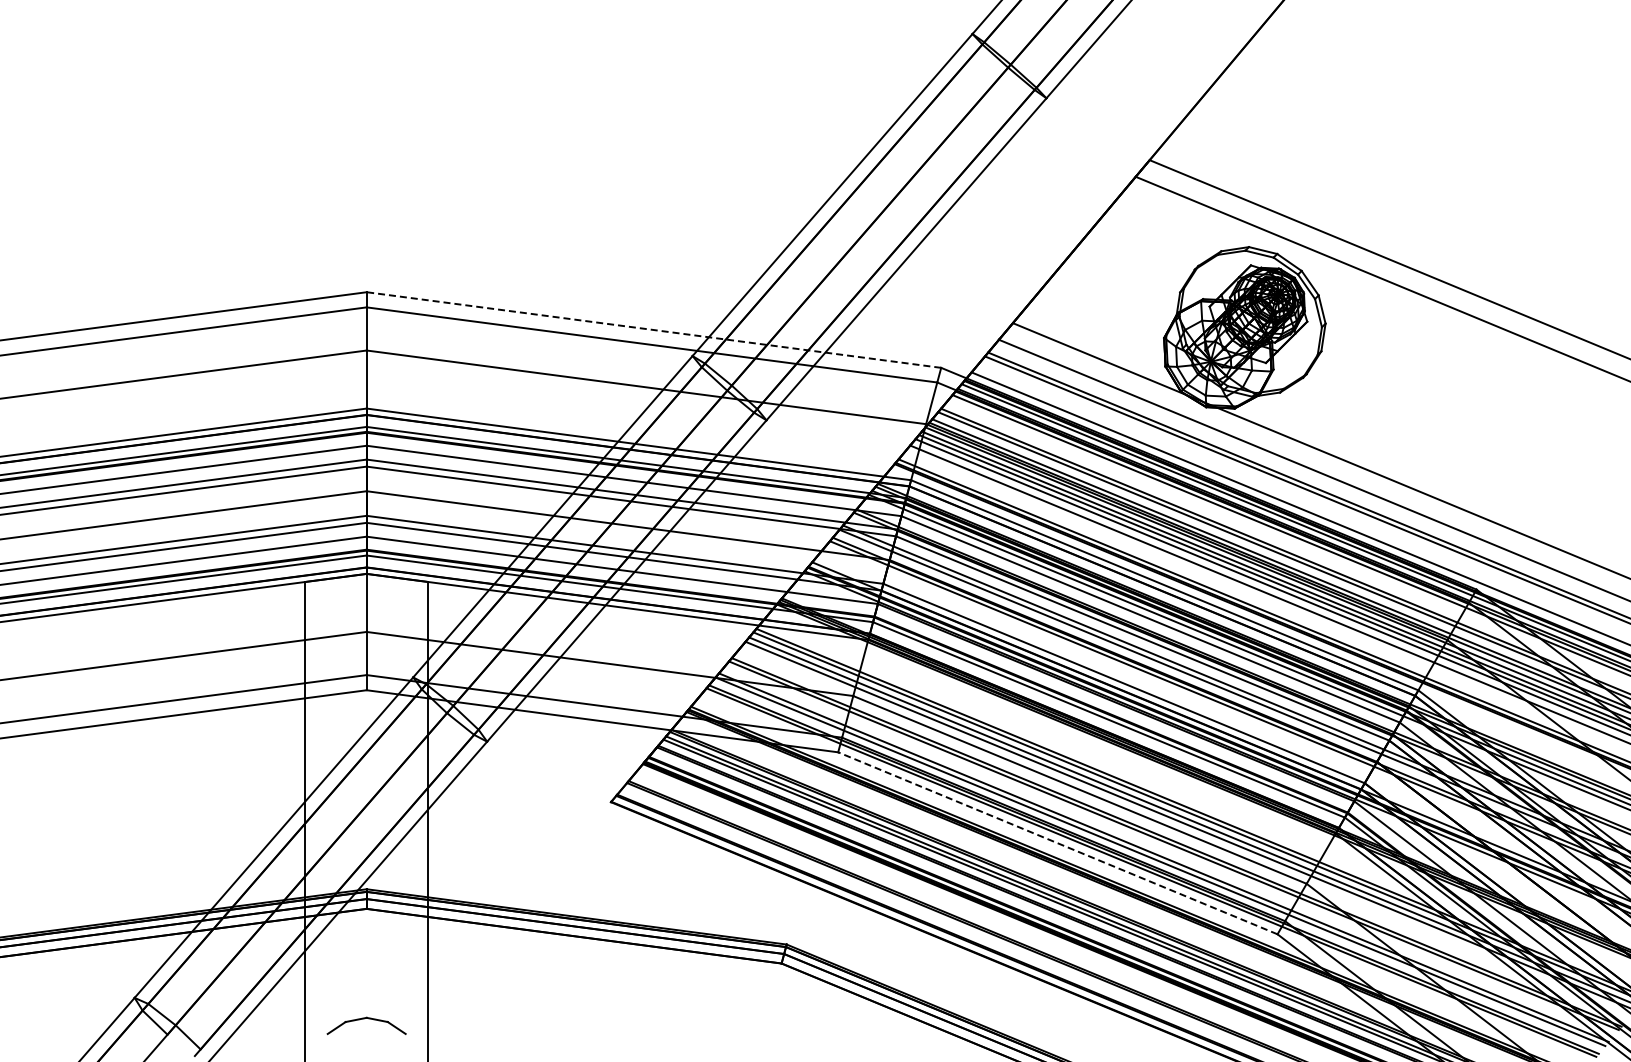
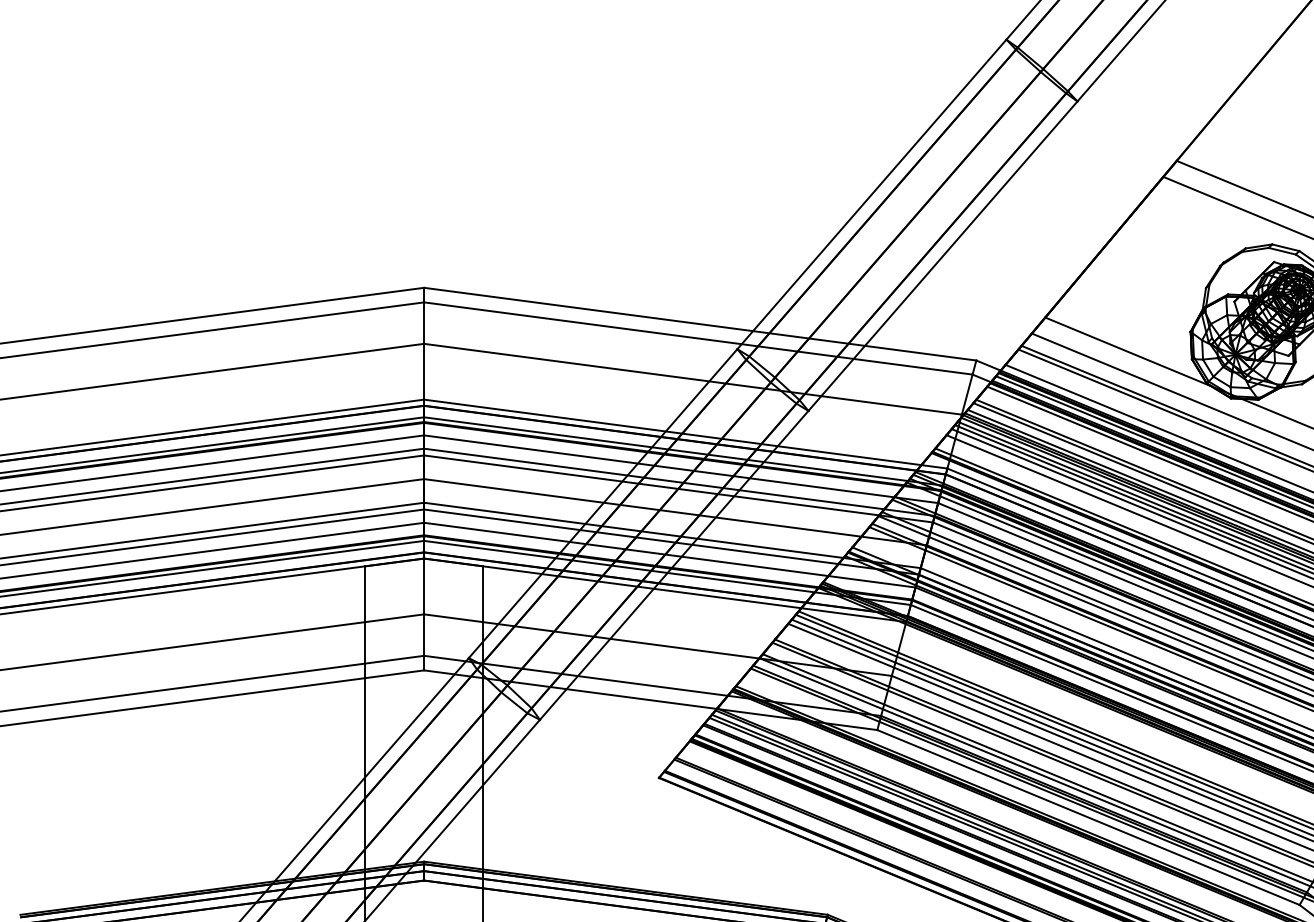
line: (653, 330) -> (699, 324), dashed -> solid
line: (1057, 843) -> (1088, 817), dashed -> solid

